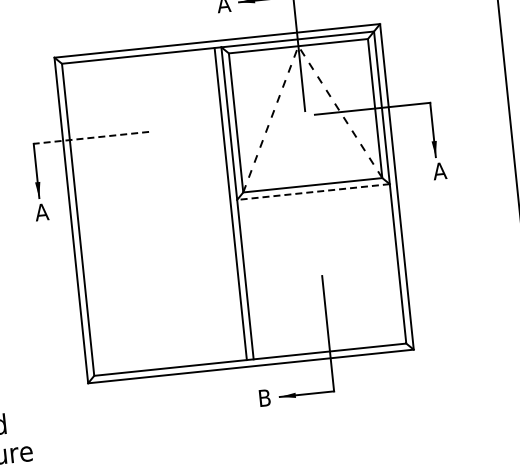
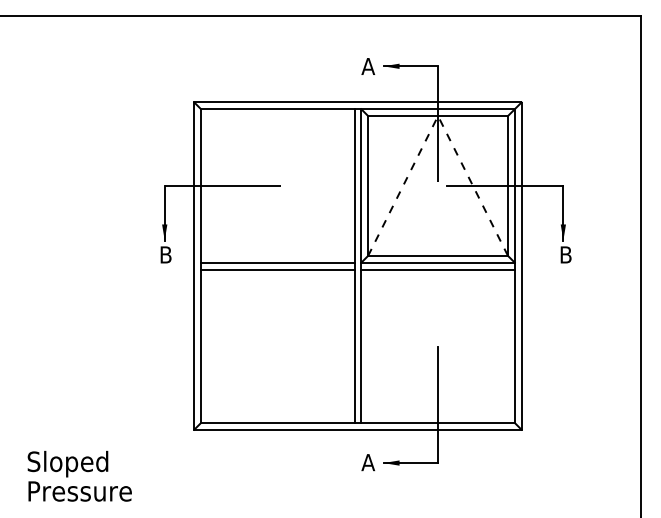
line: (91, 137) -> (222, 185), dashed -> solid
text: (439, 170) -> (565, 254), A -> B
line: (313, 191) -> (438, 262), dashed -> solid
line: (313, 198) -> (437, 269), added
line: (153, 208) -> (277, 262), added
text: (41, 211) -> (165, 254), A -> B
line: (154, 215) -> (277, 269), added
text: (264, 397) -> (368, 462), B -> A

